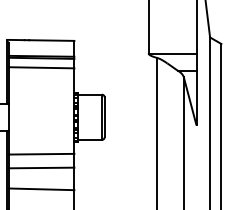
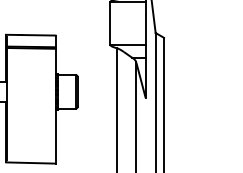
line: (41, 66) -> (31, 54), removed
line: (41, 153) -> (31, 118), removed
line: (41, 168) -> (31, 129), removed
line: (41, 188) -> (31, 144), removed

